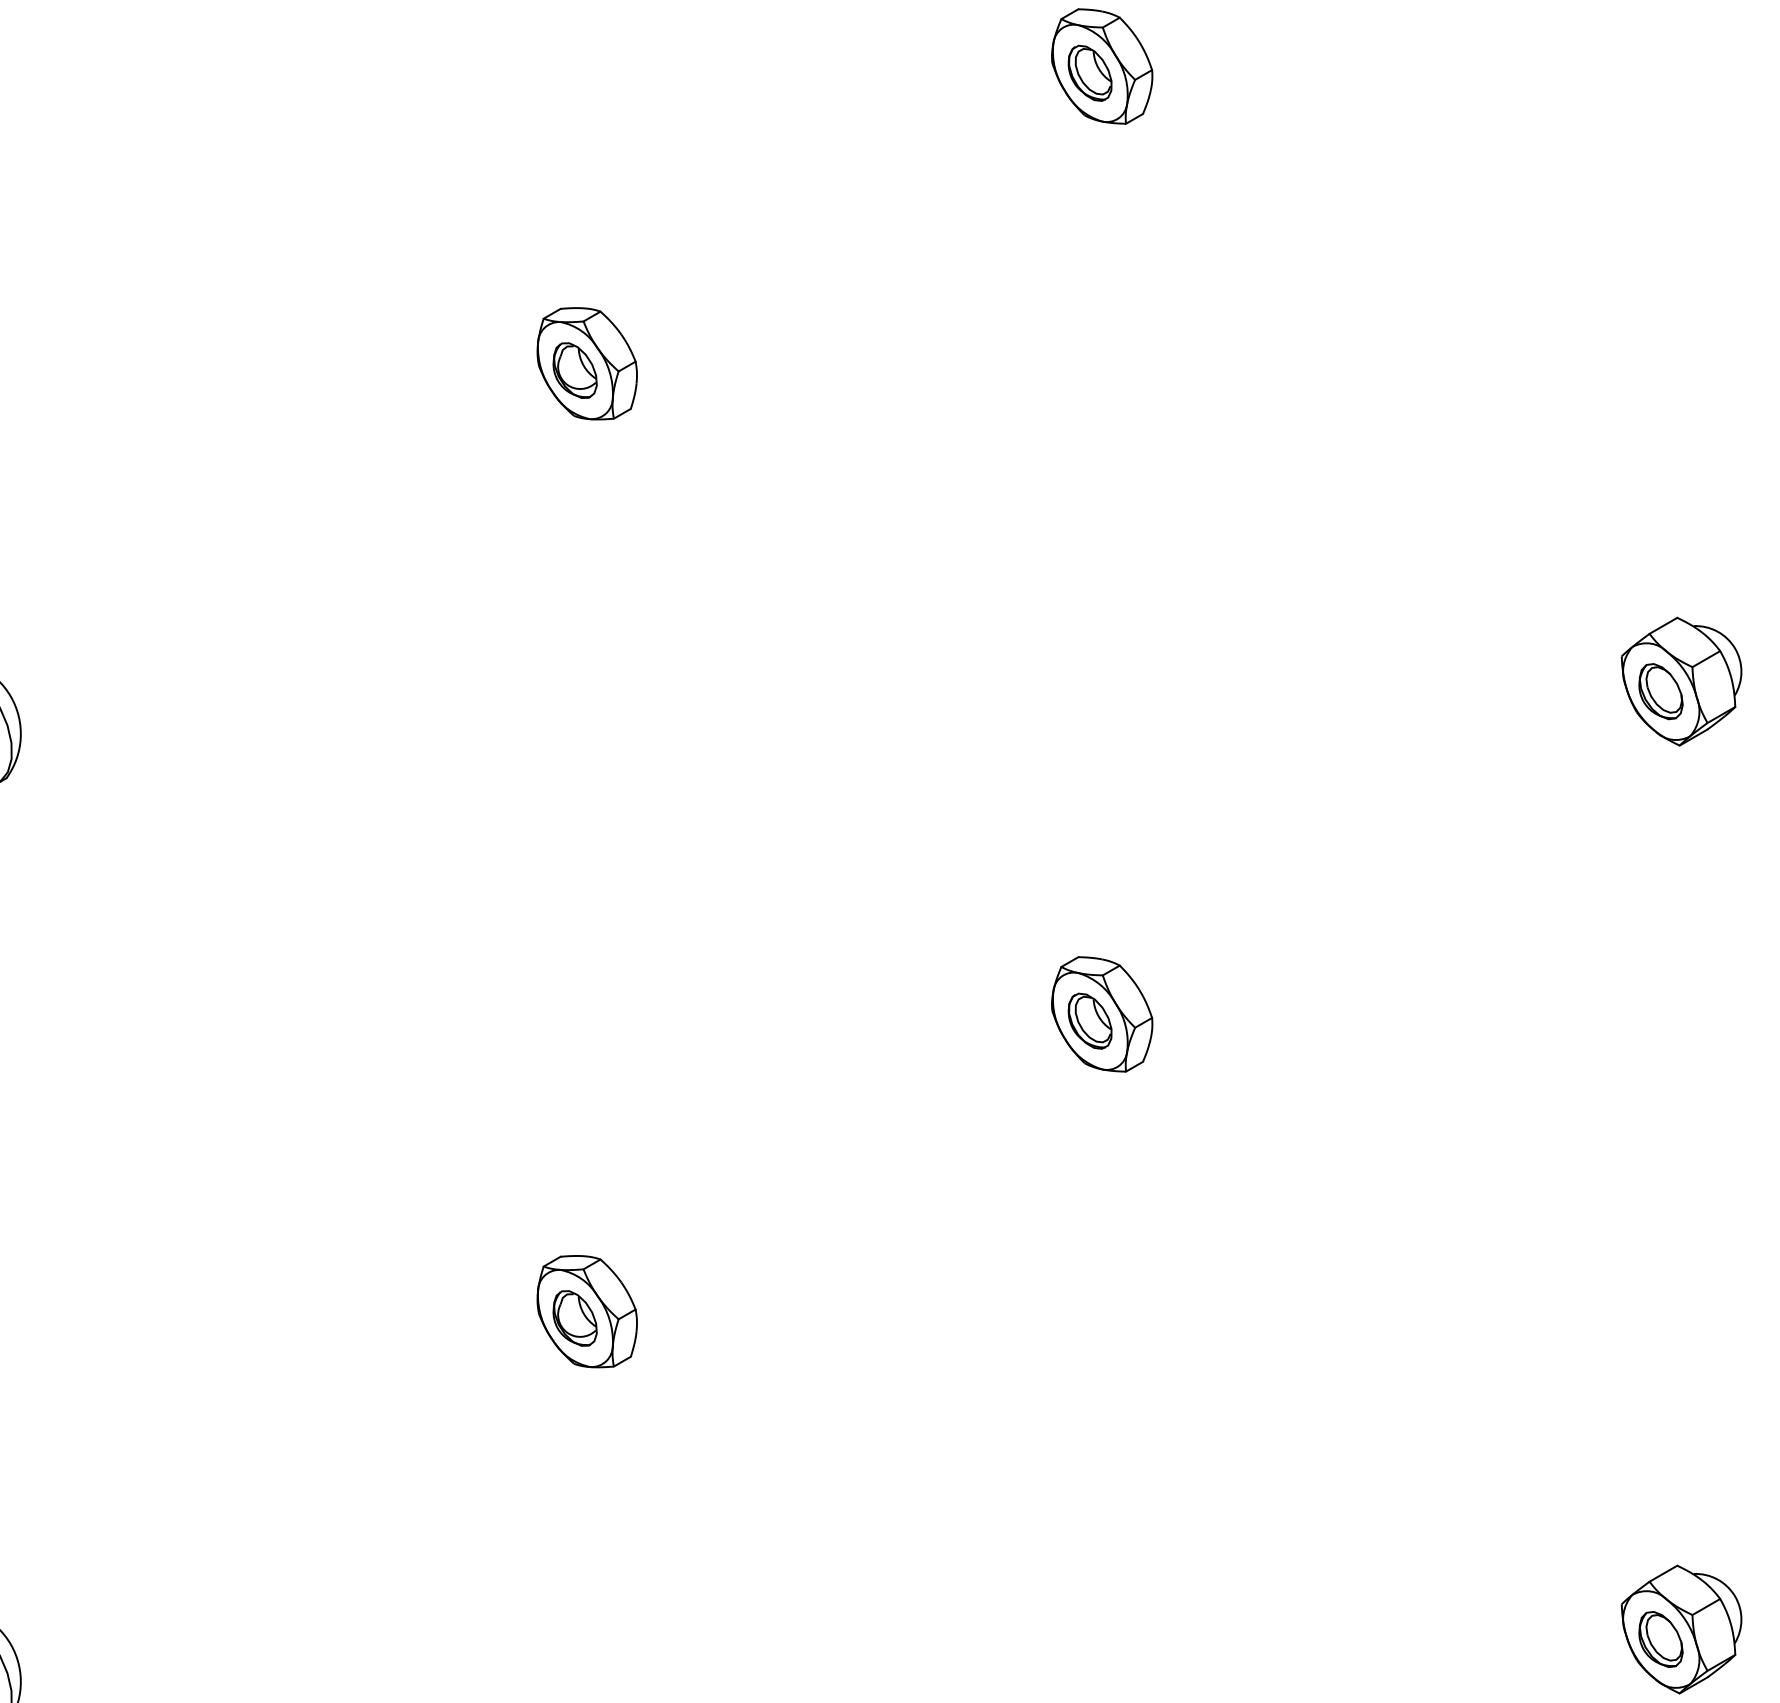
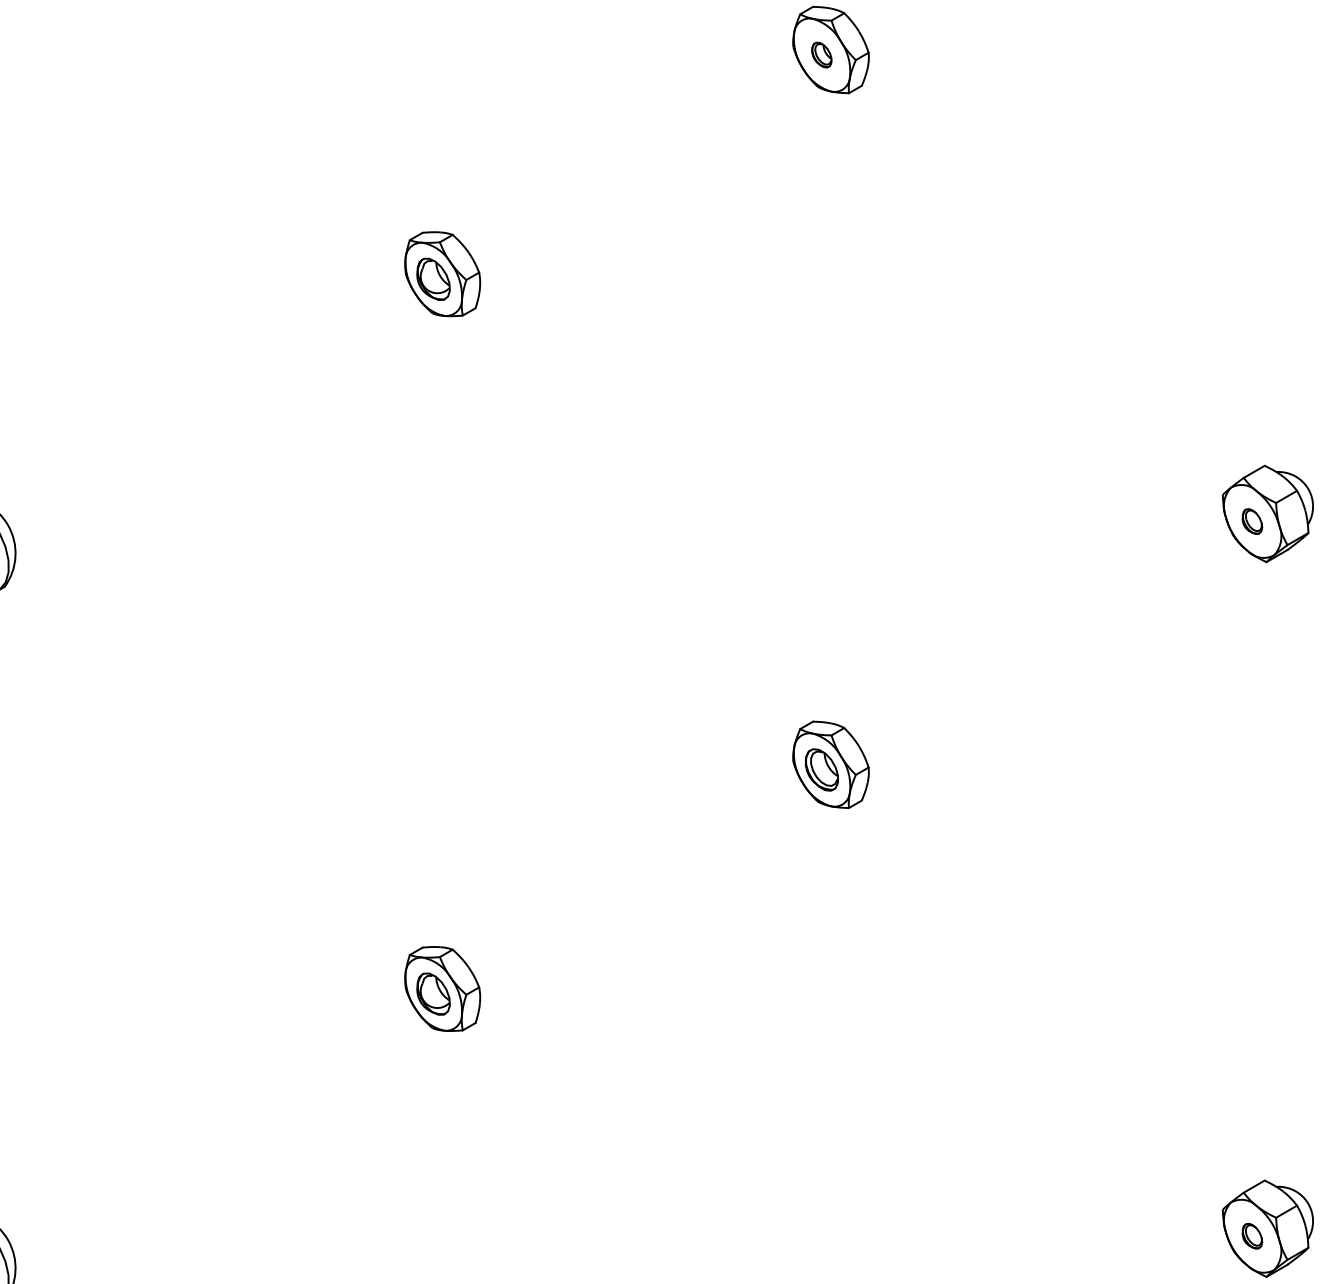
part: (1089, 72) -> (821, 54), size x0.6
part: (1660, 691) -> (1252, 521), size x0.6
part: (1660, 1639) -> (1252, 1236), size x0.6

